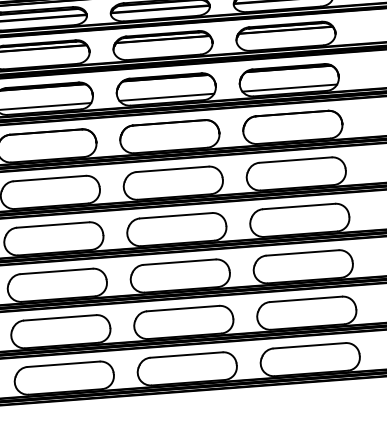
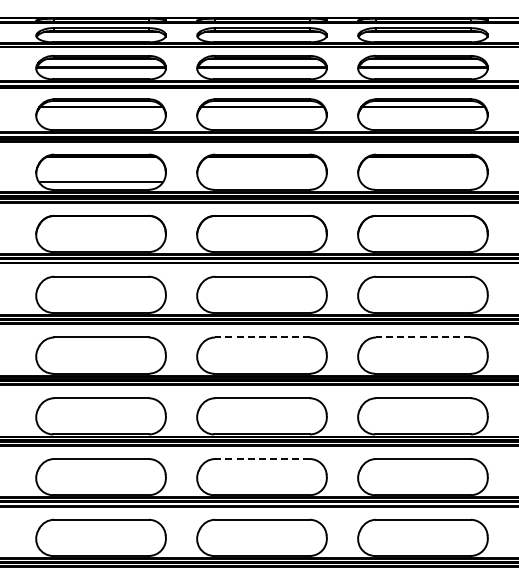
line: (289, 88) -> (422, 182), removed
line: (166, 97) -> (261, 182), removed
line: (298, 206) -> (422, 337), solid -> dashed
line: (175, 215) -> (261, 337), solid -> dashed
line: (182, 309) -> (261, 459), solid -> dashed

